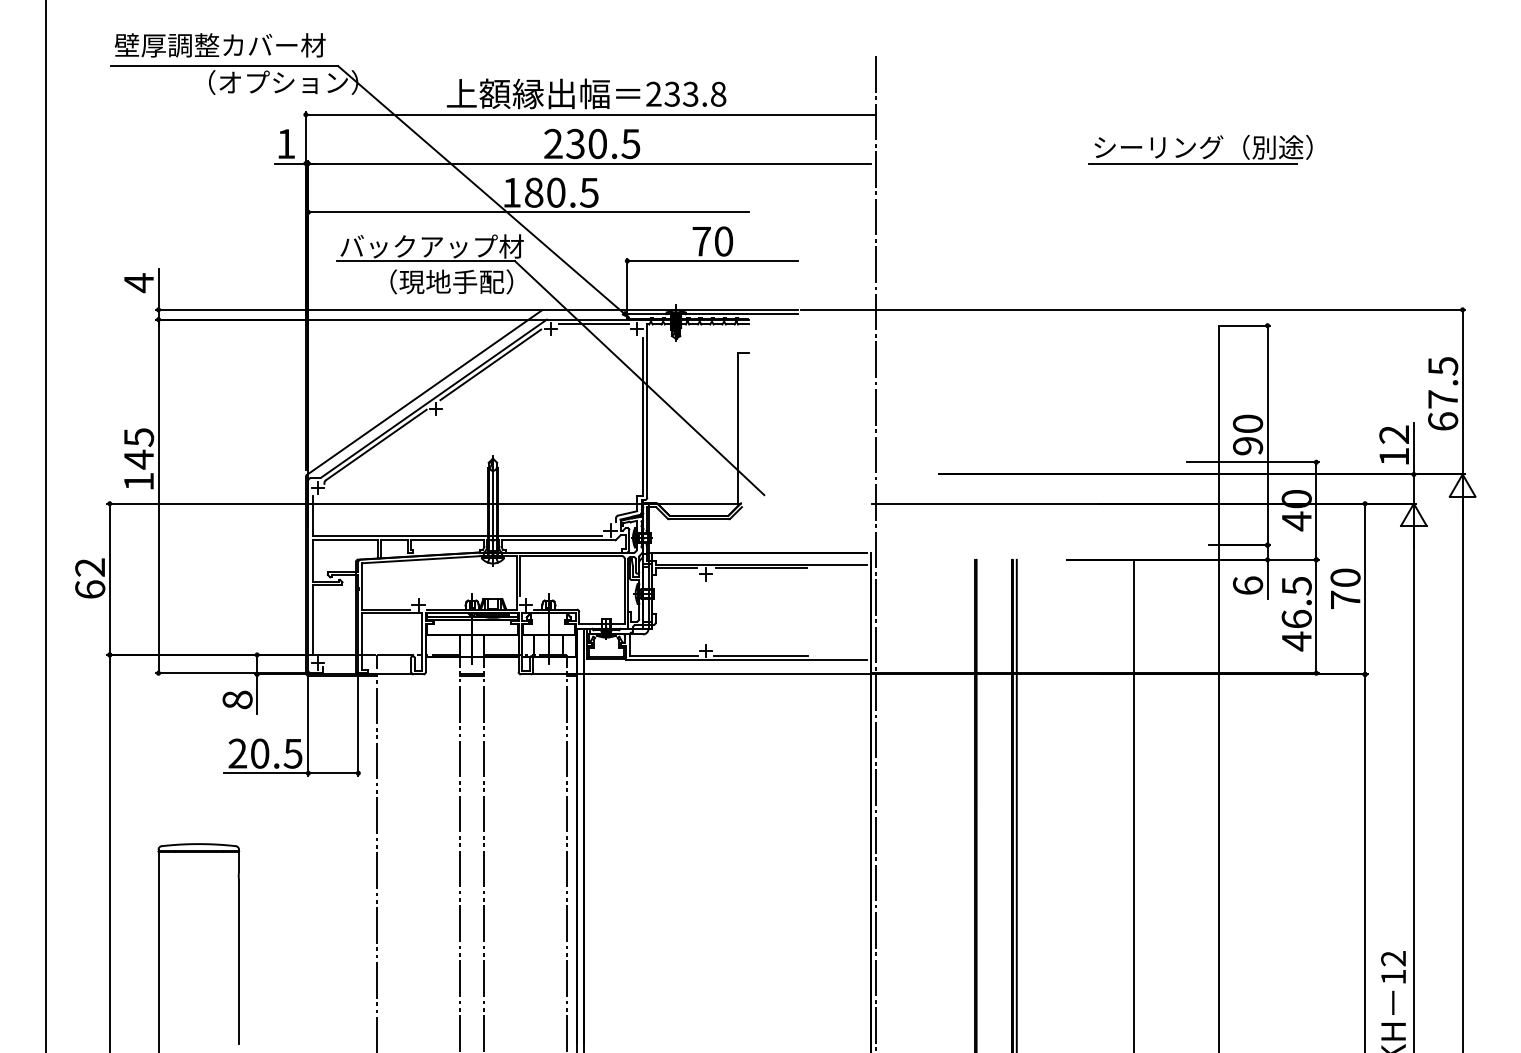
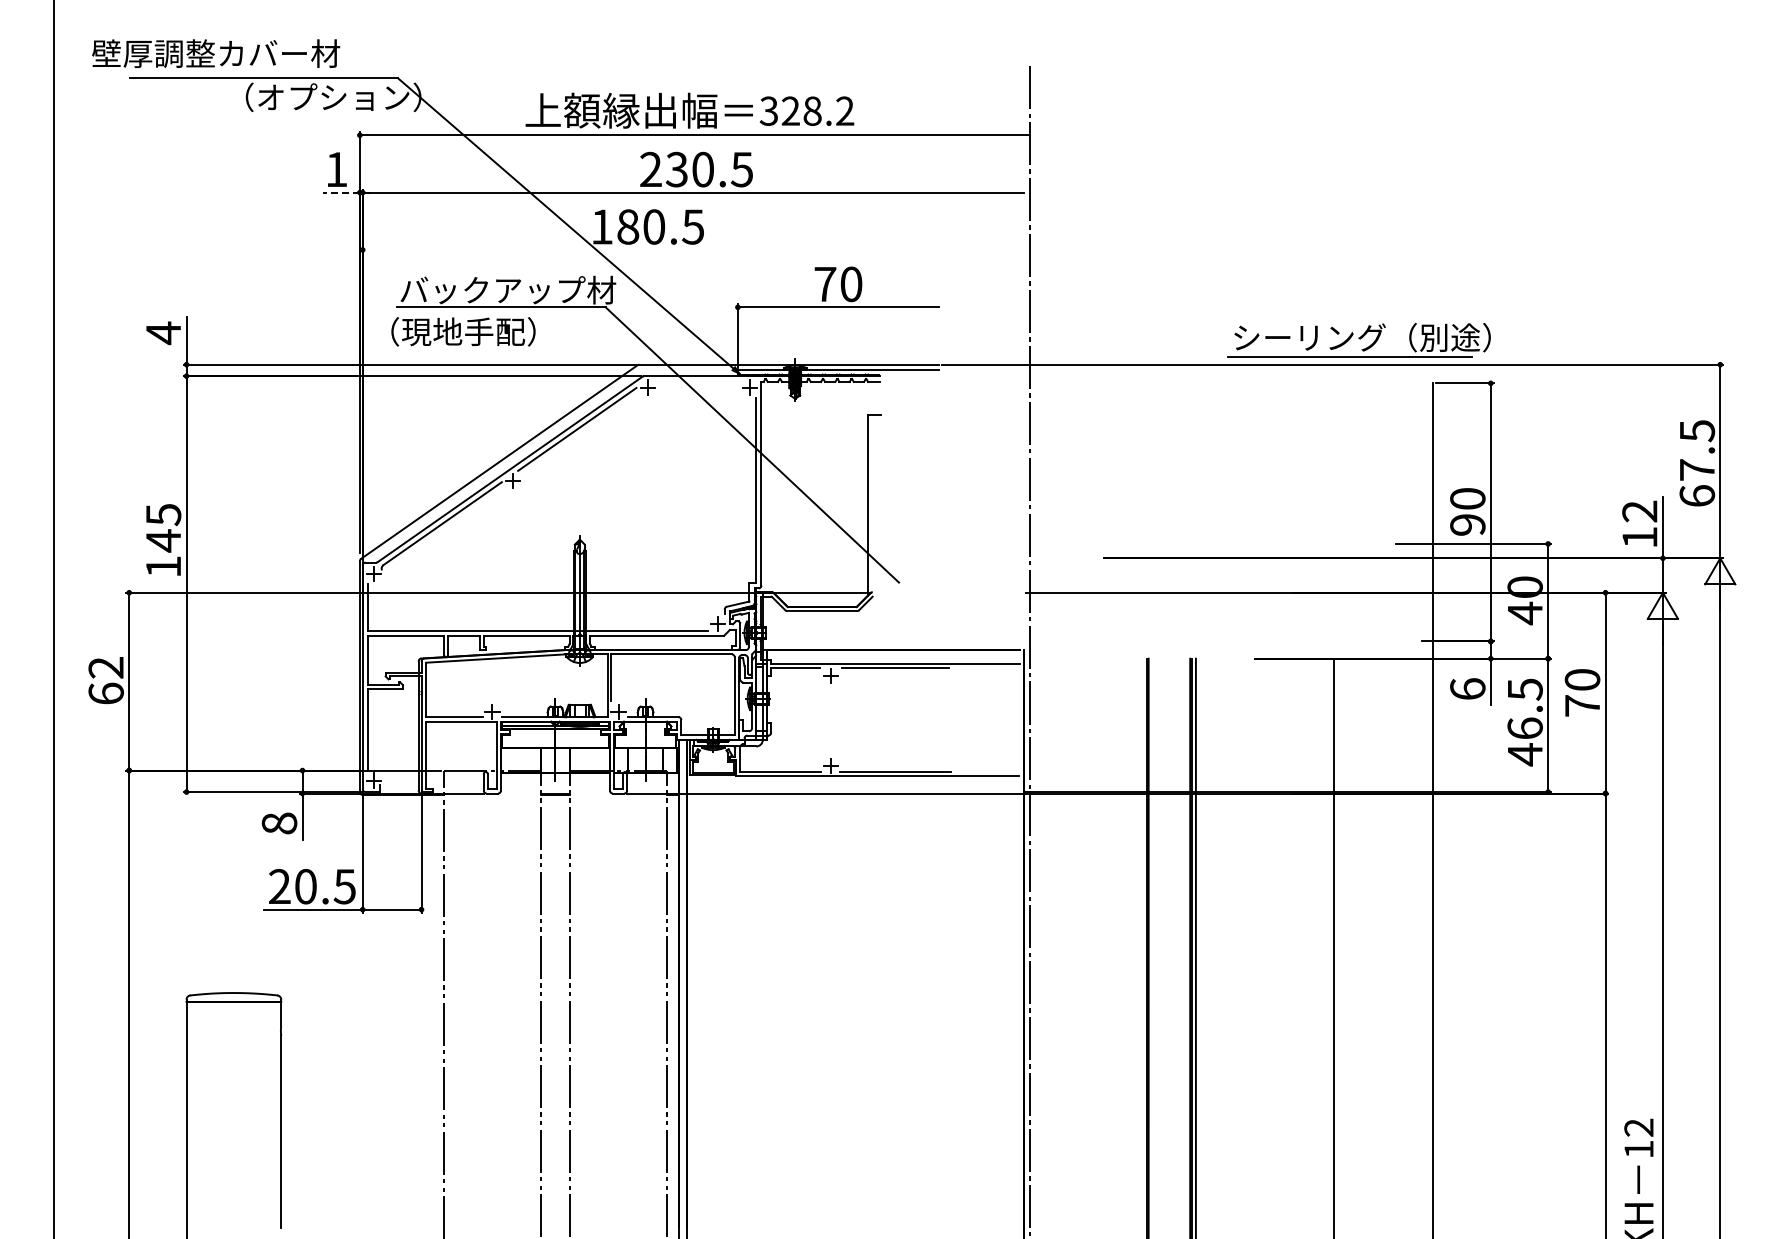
text: (220, 45) -> (216, 53), moved
text: (685, 93) -> (806, 110), 233.8 -> 328.2
part: (1200, 149) -> (1358, 340), moved
line: (290, 163) -> (341, 192), solid -> dashed
line: (528, 211) -> (621, 249), removed
text: (451, 281) -> (463, 331), moved
line: (593, 324) -> (698, 381), removed

